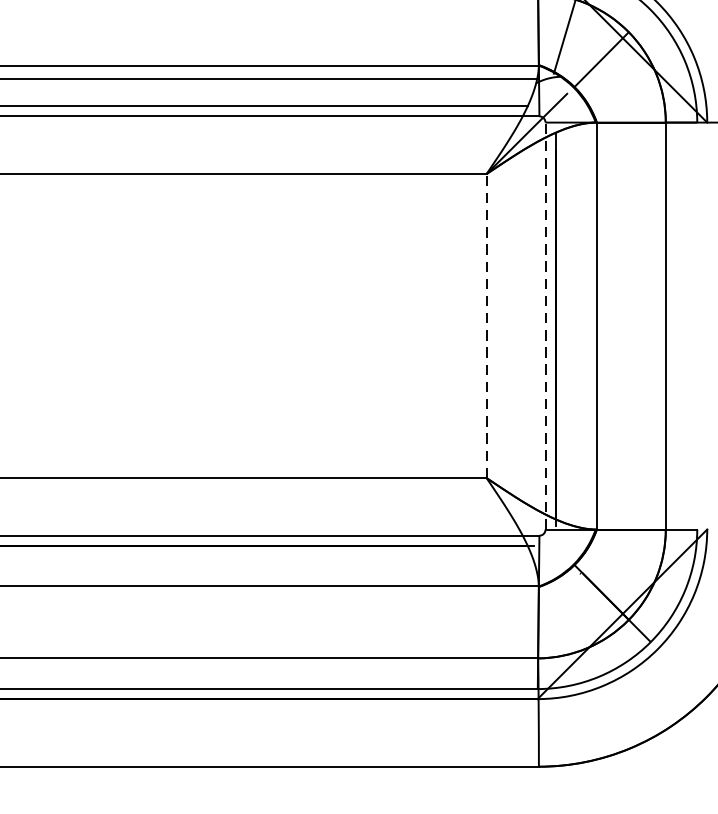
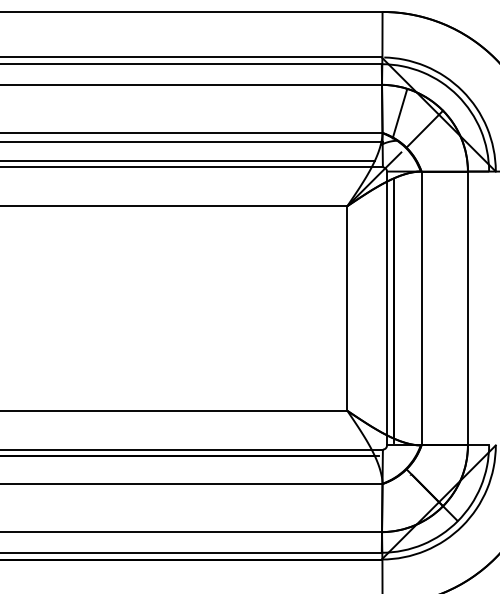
line: (486, 326) -> (347, 308), dashed -> solid
line: (546, 326) -> (387, 308), dashed -> solid

